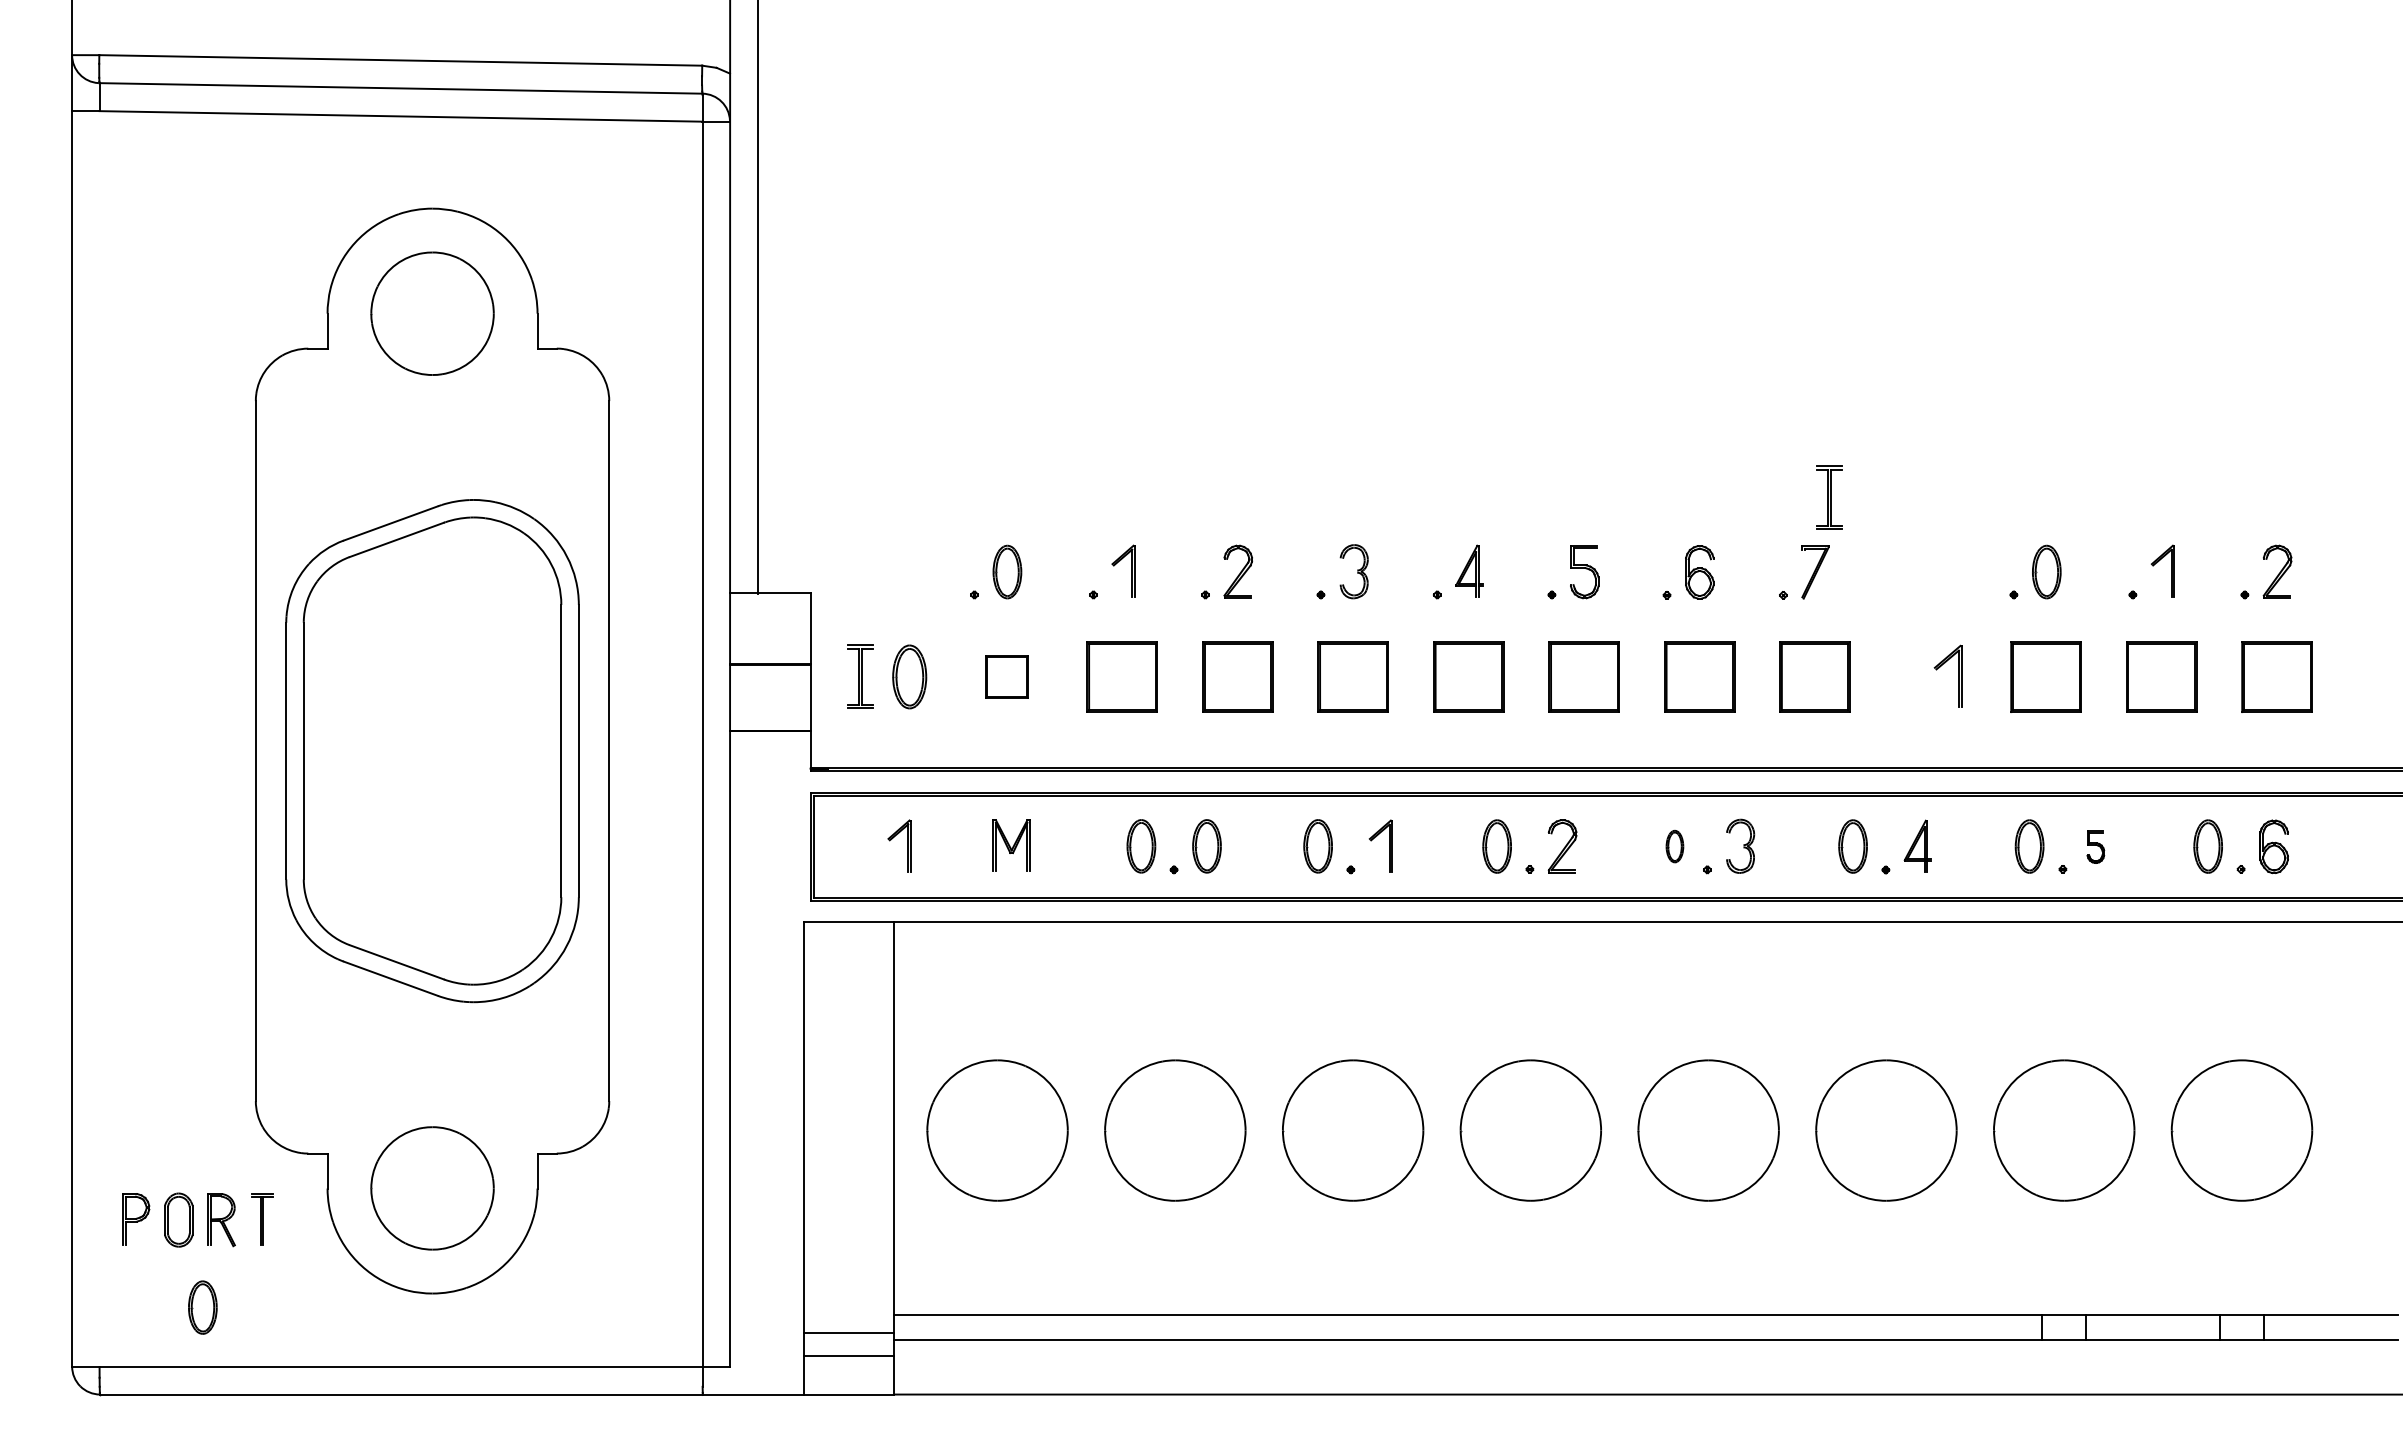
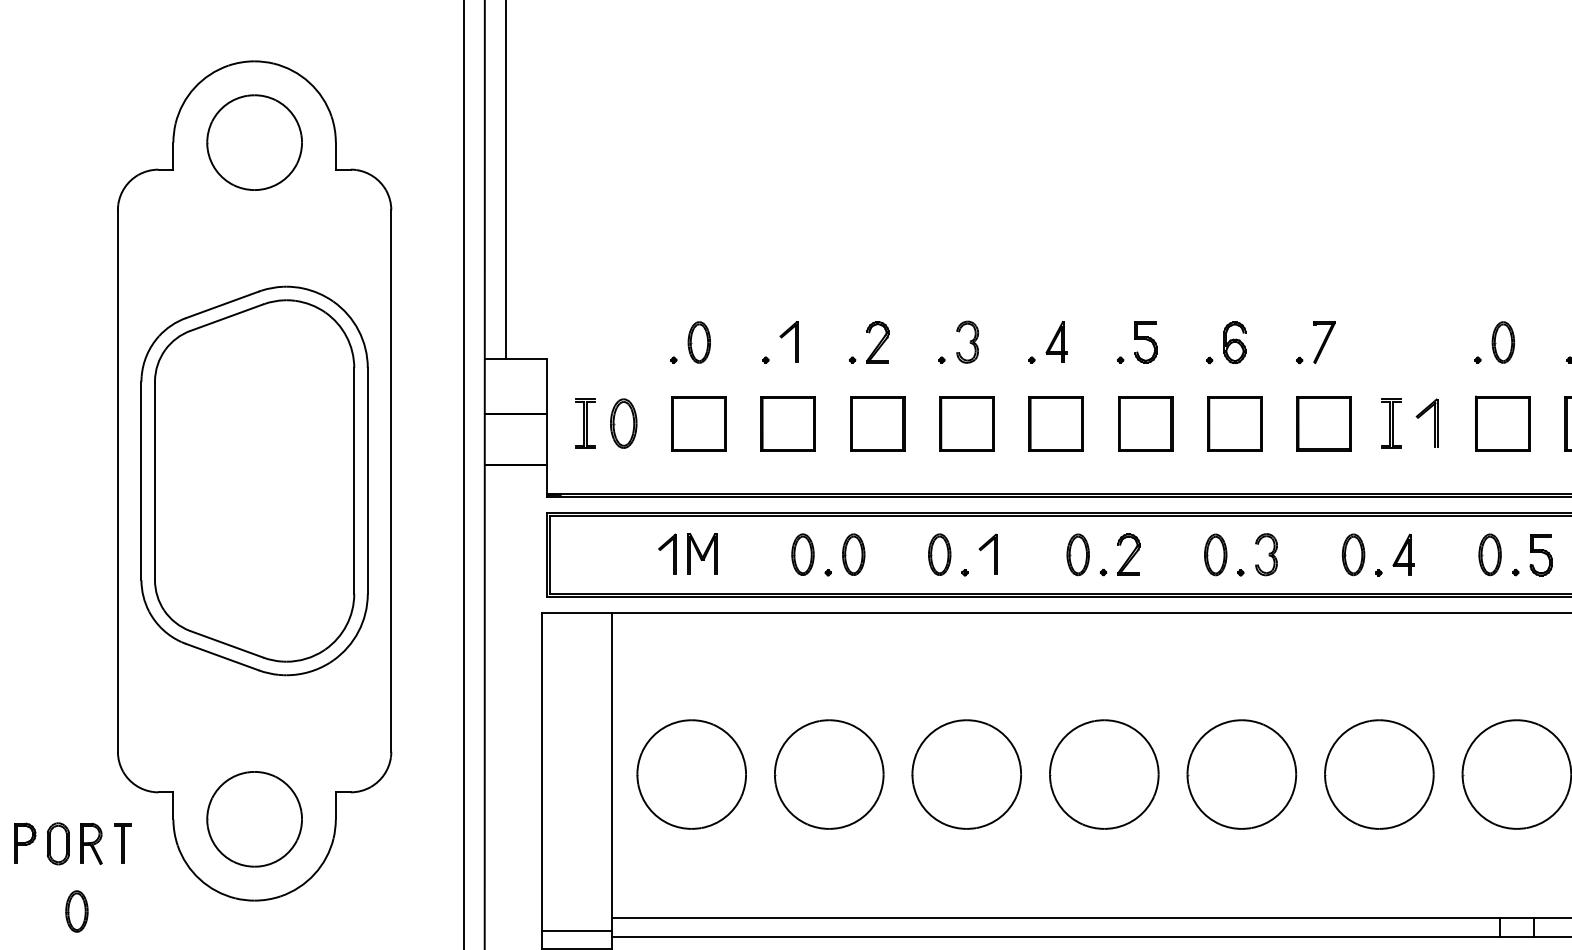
part: (1829, 497) -> (1391, 423), moved
part: (1006, 676) -> (698, 423), size x1.67
part: (907, 845) -> (673, 554), moved
part: (1674, 846) -> (1215, 554), size x1.67
part: (2095, 847) -> (1541, 555), size x1.67

